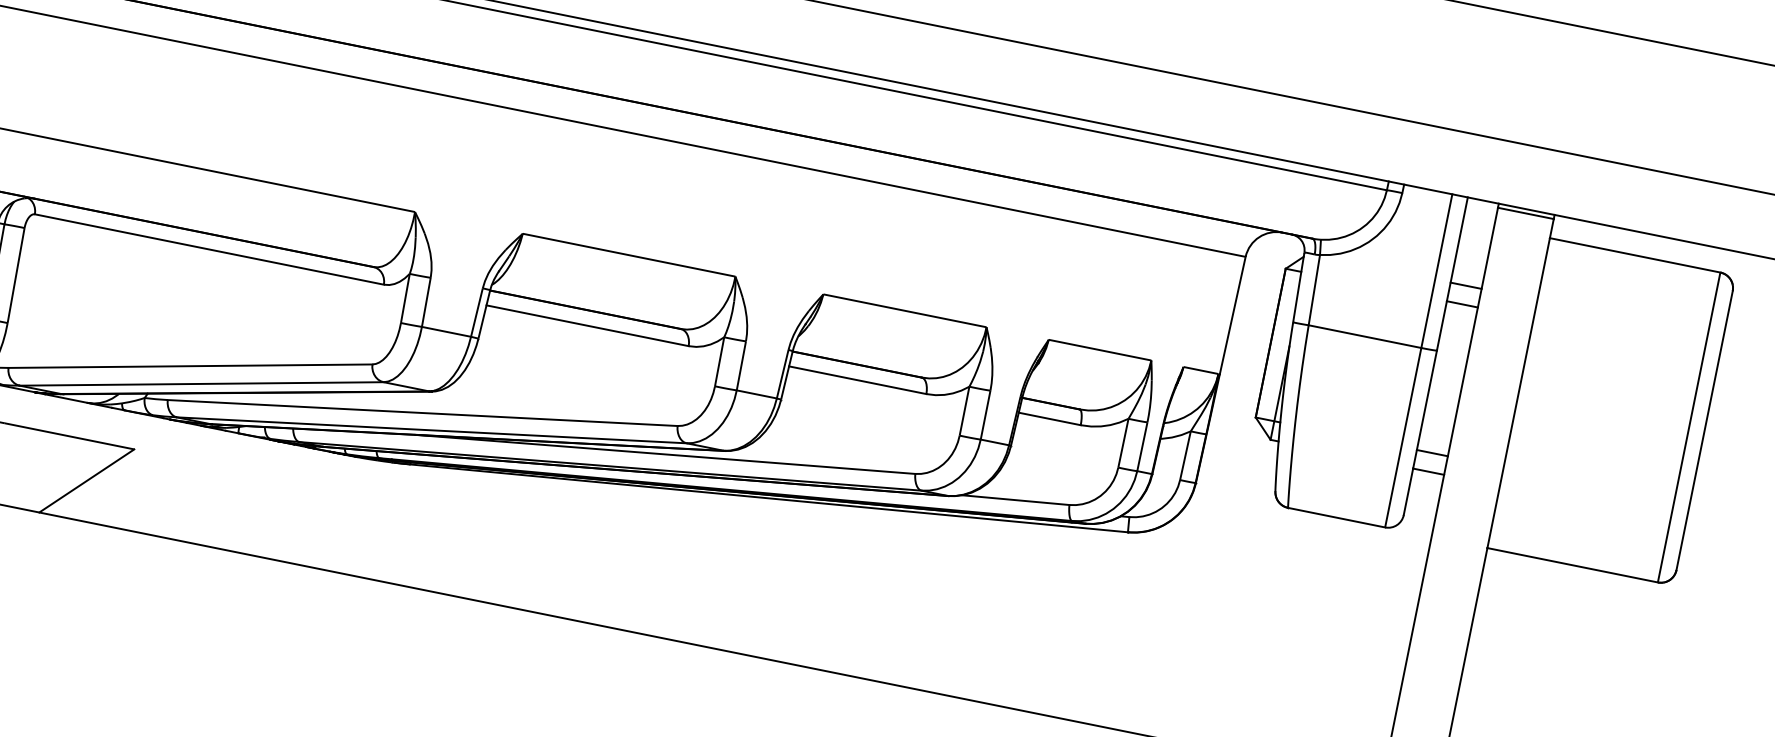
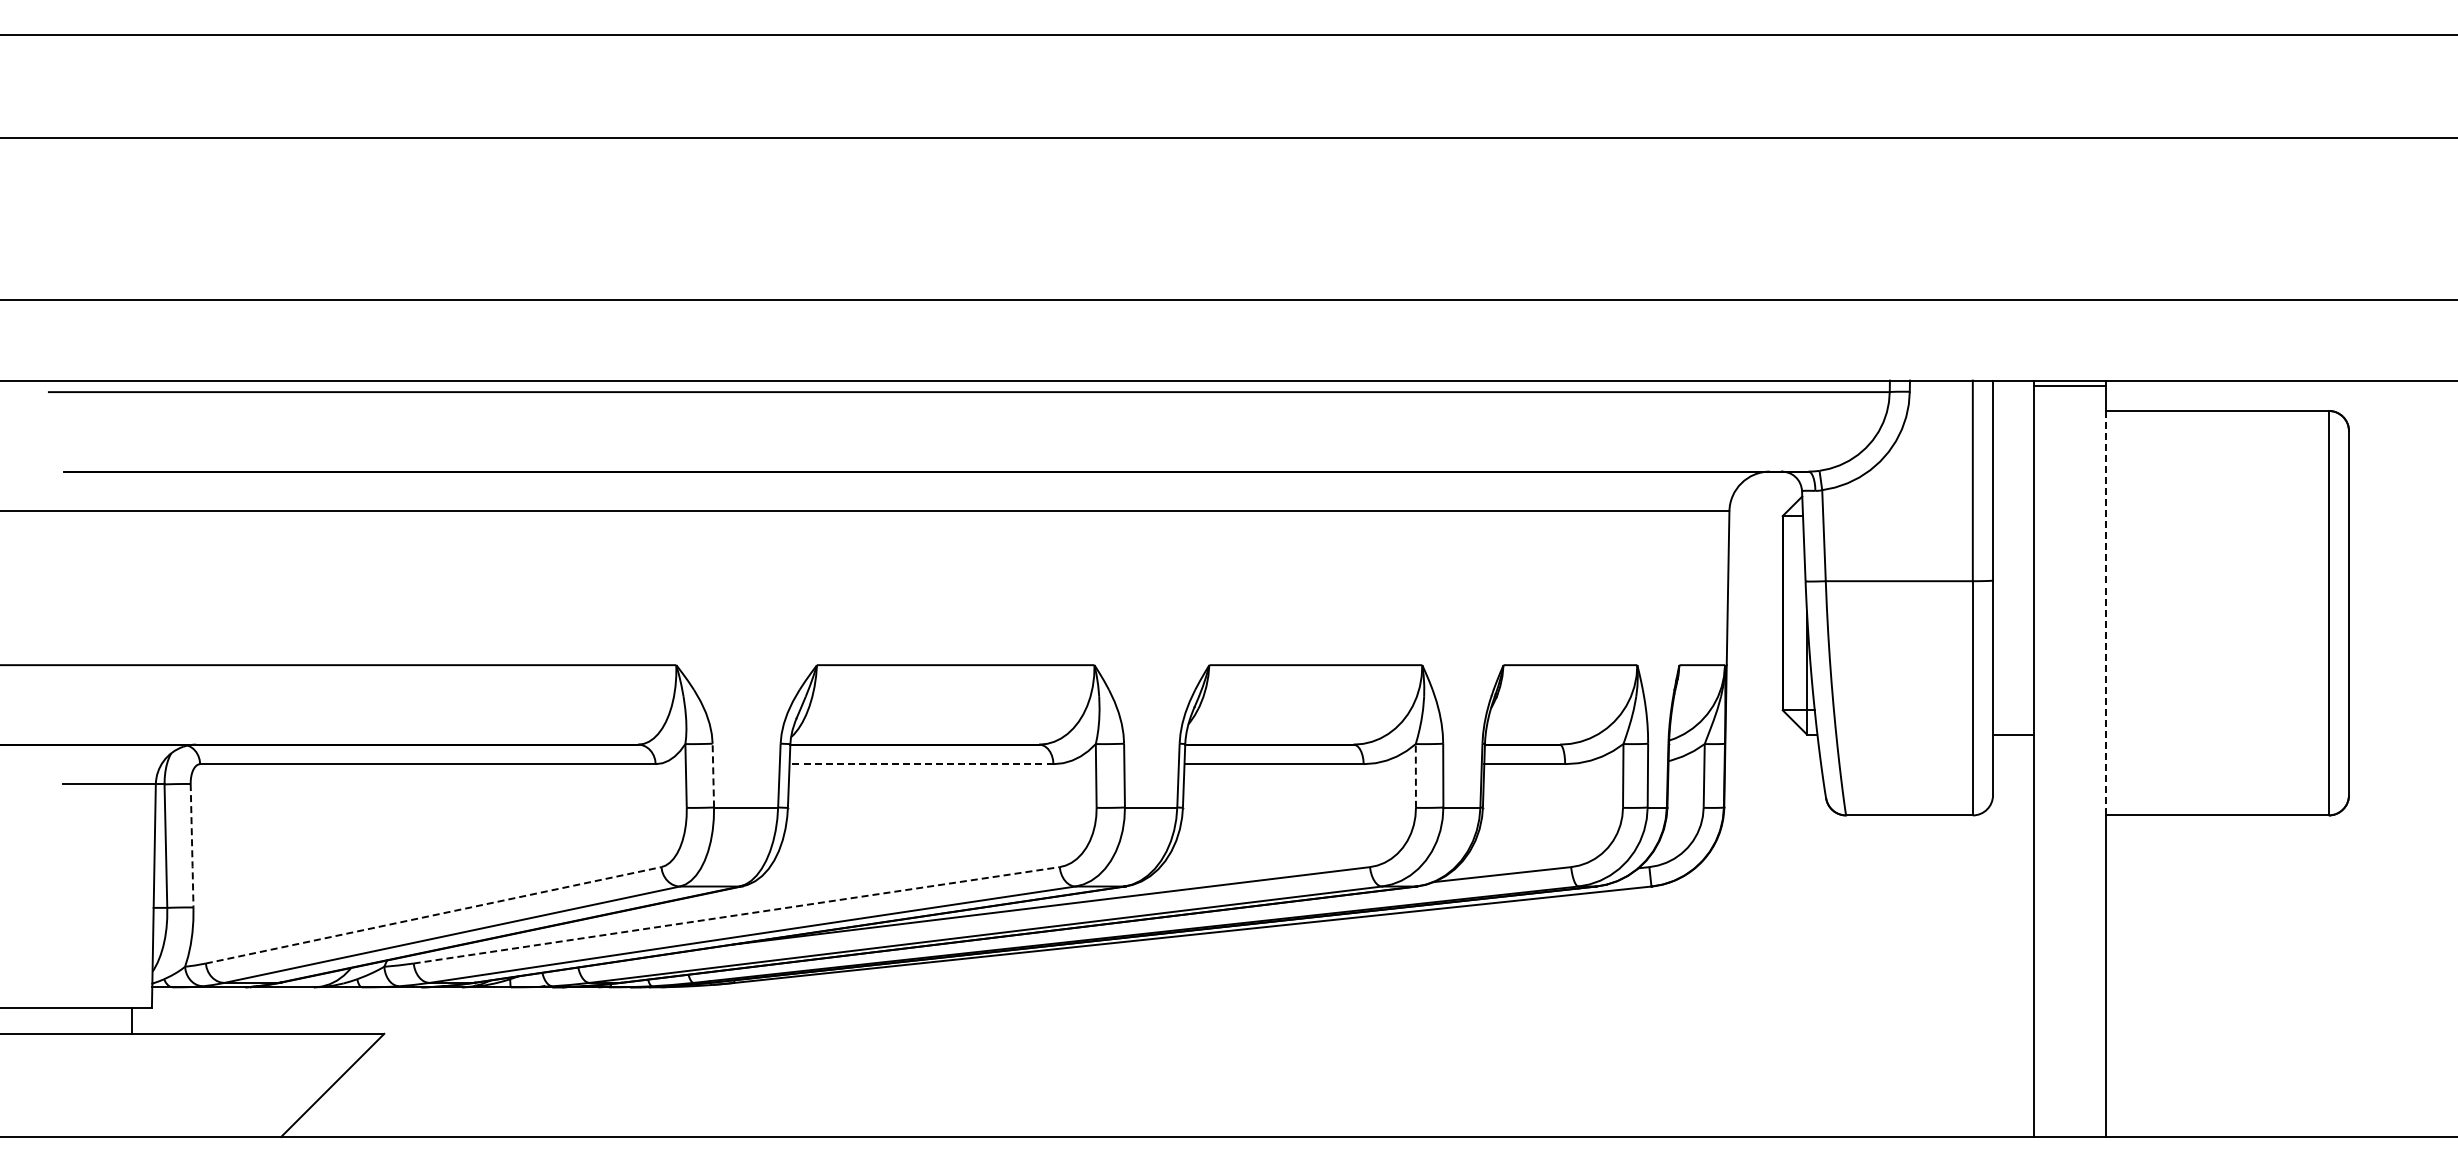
line: (16, 275) -> (192, 845), solid -> dashed
line: (1466, 285) -> (2013, 491), removed
line: (426, 302) -> (713, 775), solid -> dashed
line: (1462, 304) -> (2013, 516), removed
line: (587, 326) -> (921, 764), solid -> dashed
line: (190, 366) -> (433, 915), solid -> dashed
line: (1518, 392) -> (2106, 612), solid -> dashed
line: (964, 410) -> (1415, 775), solid -> dashed
line: (422, 413) -> (736, 915), solid -> dashed
line: (1432, 453) -> (2013, 710), removed

